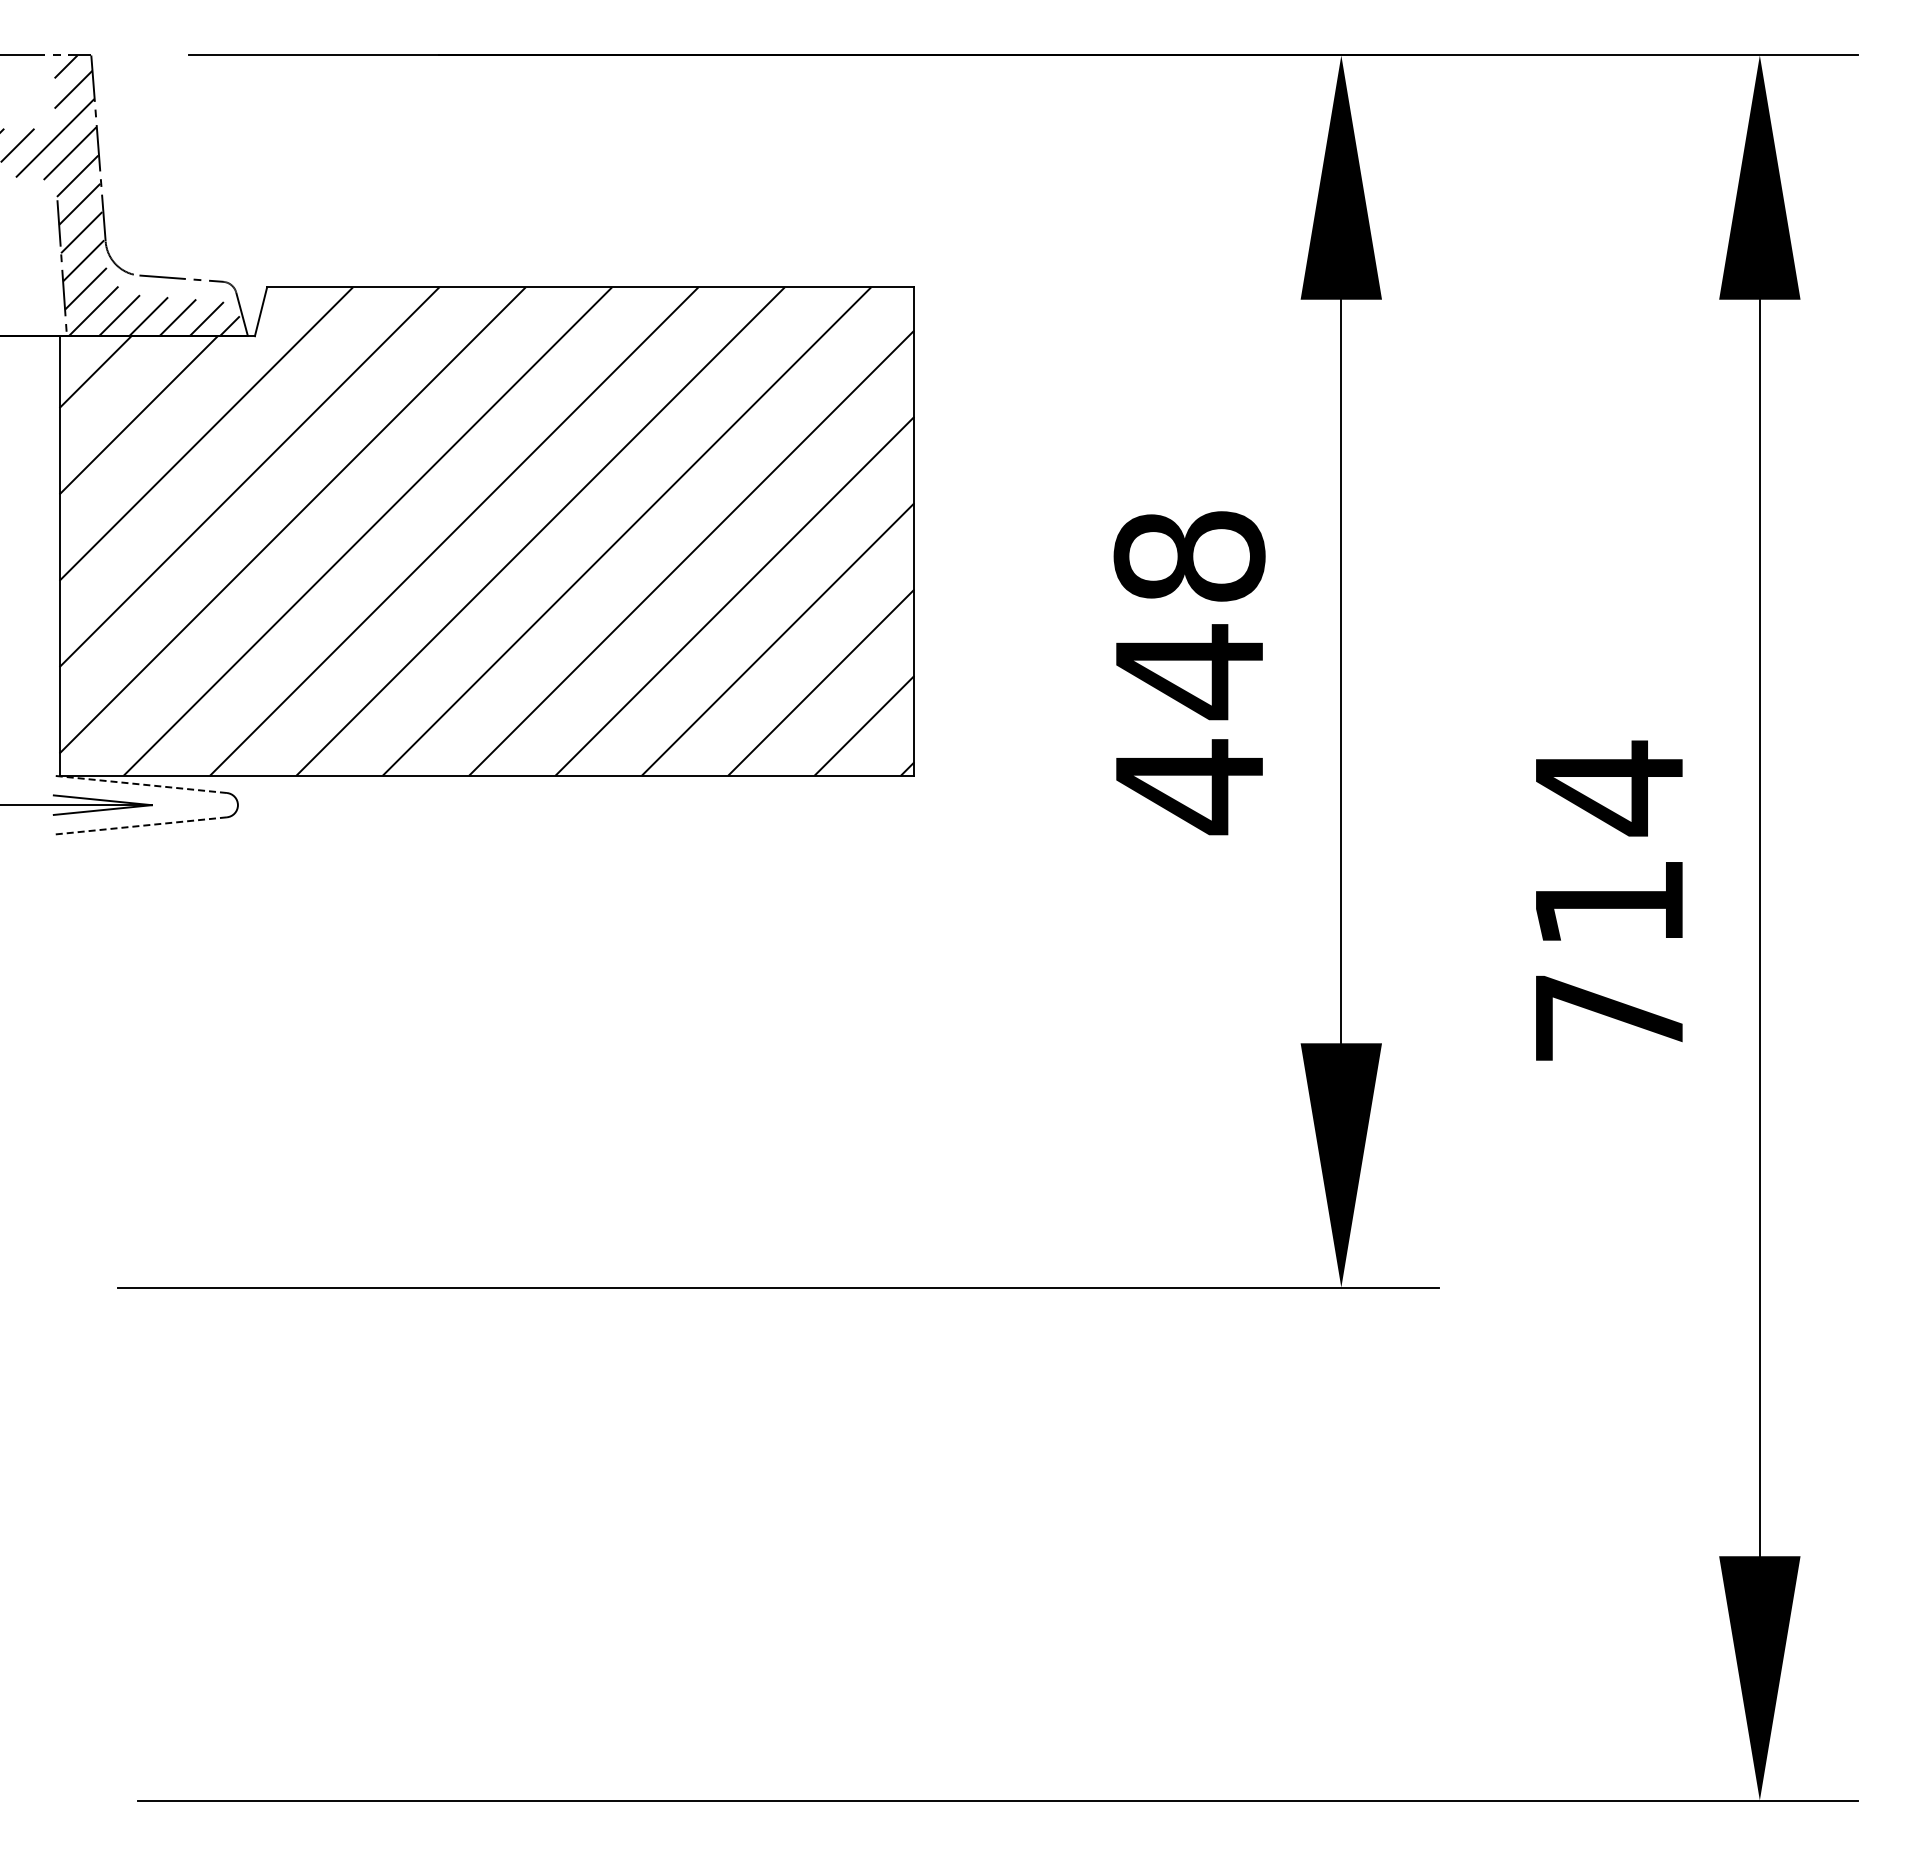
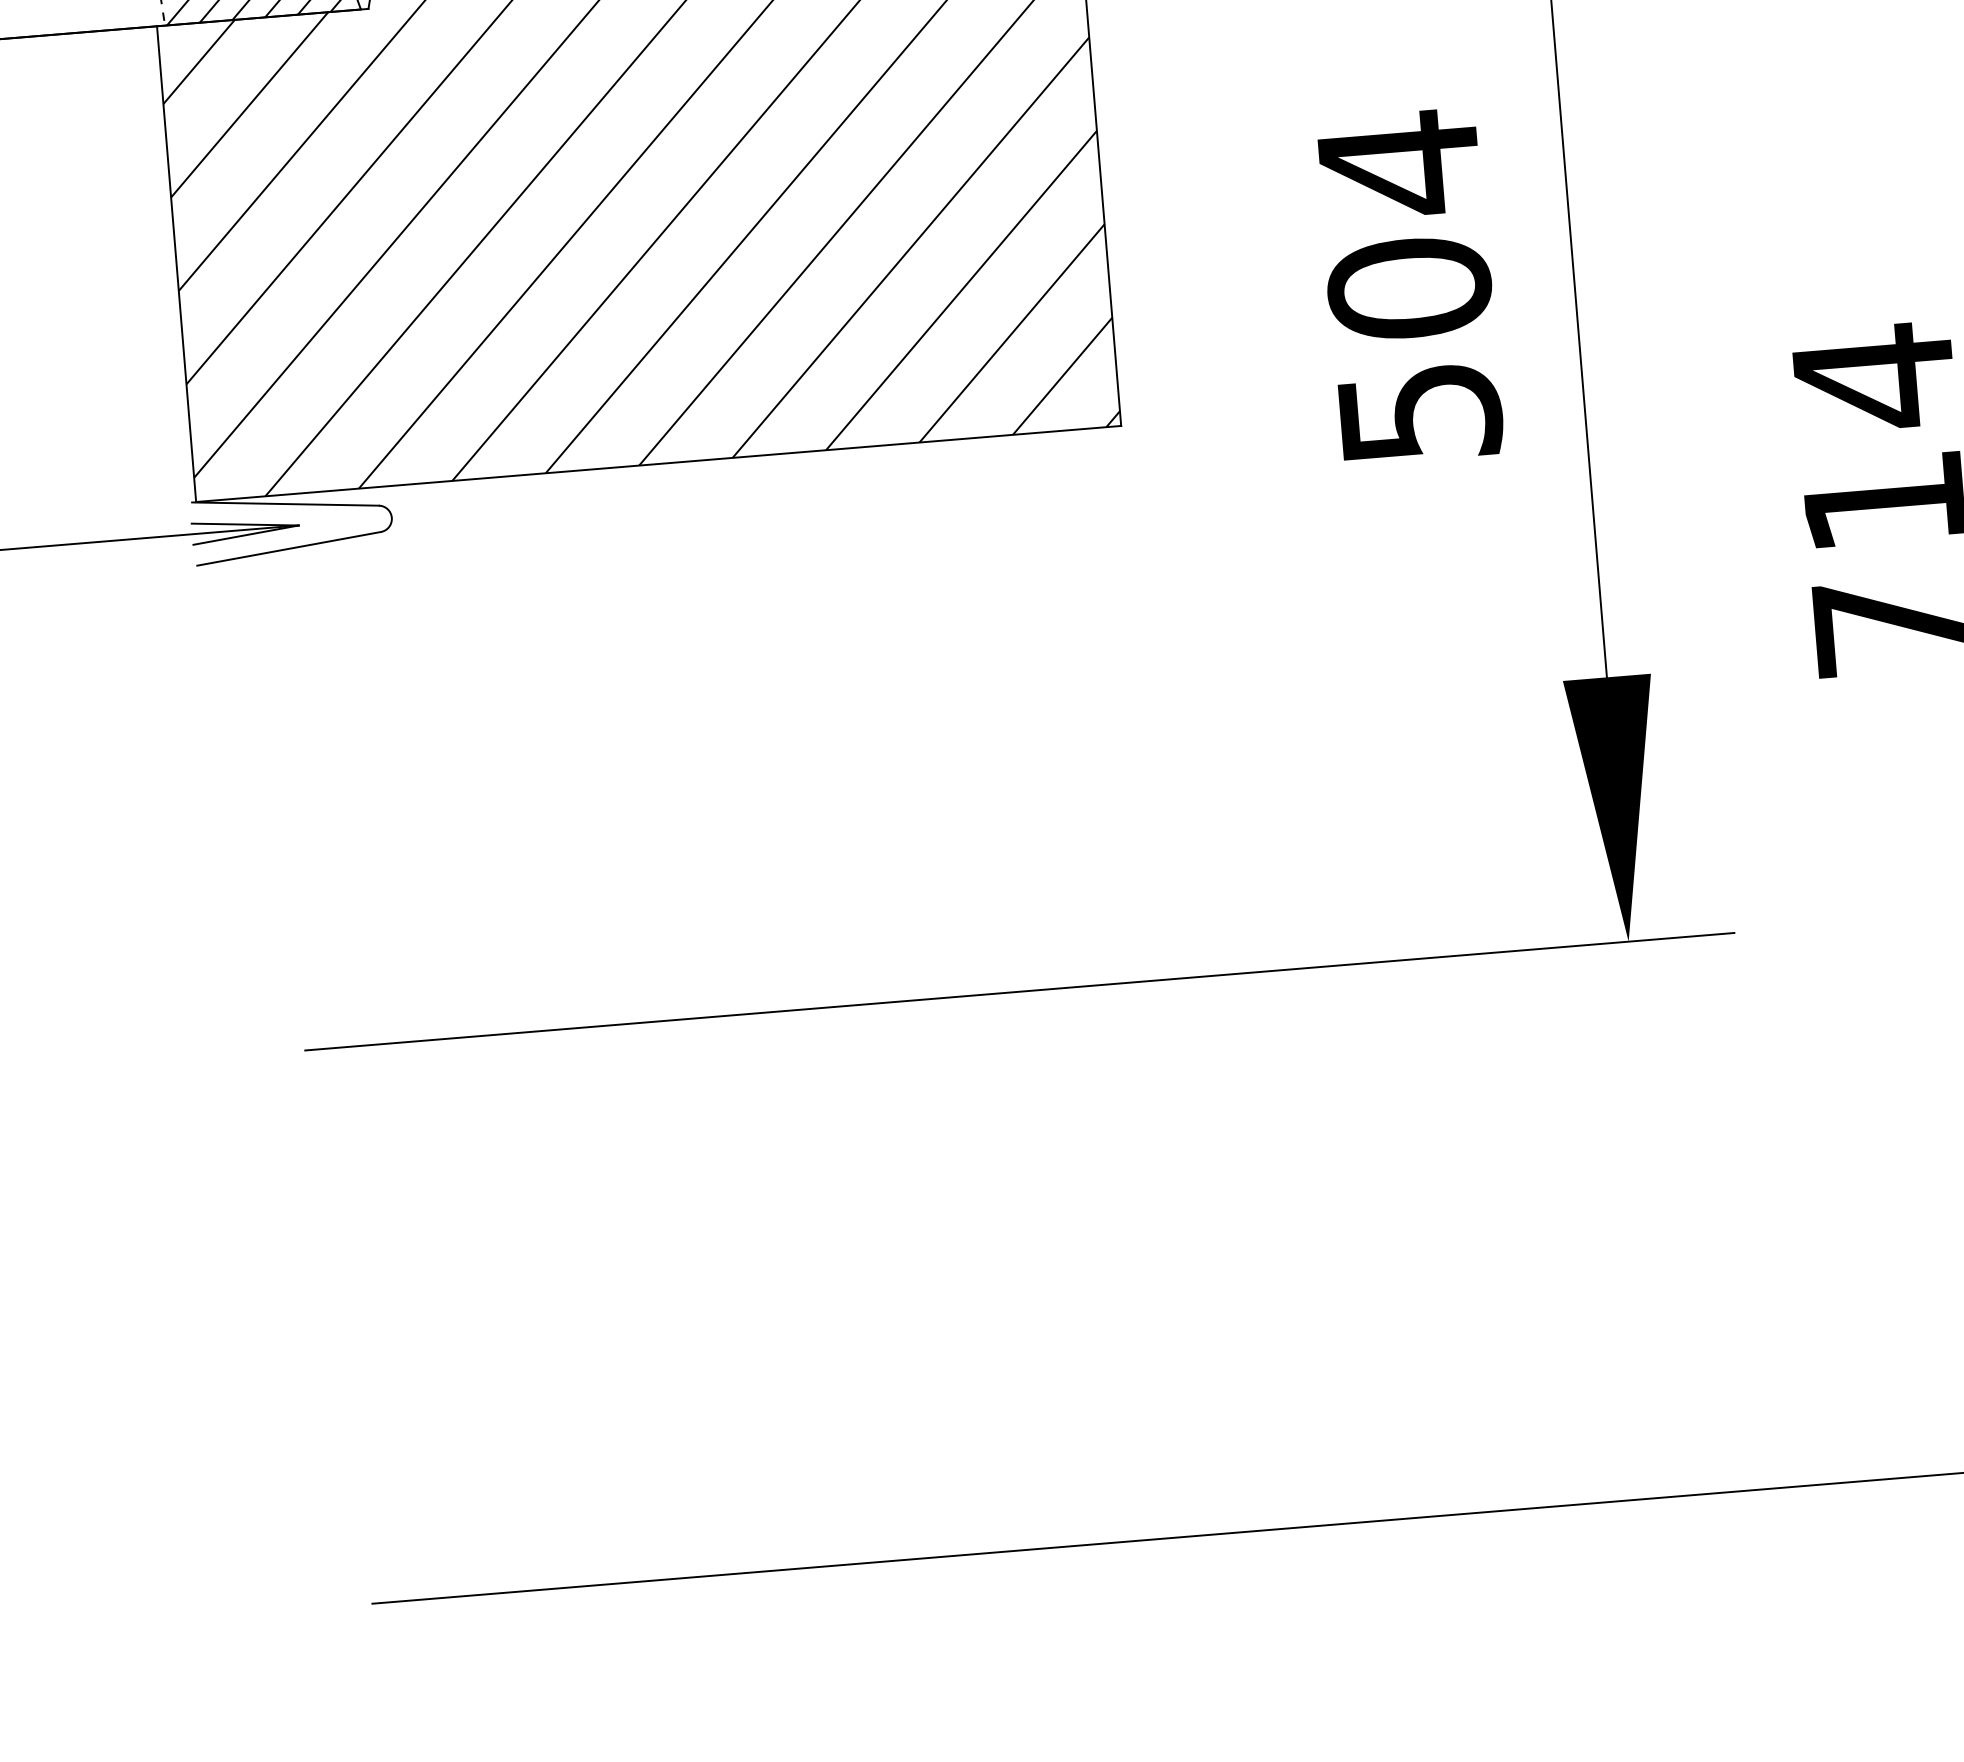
text: (1189, 672) -> (1409, 289), 448 -> 504
line: (141, 784) -> (285, 504), dashed -> solid
line: (141, 825) -> (289, 548), dashed -> solid

